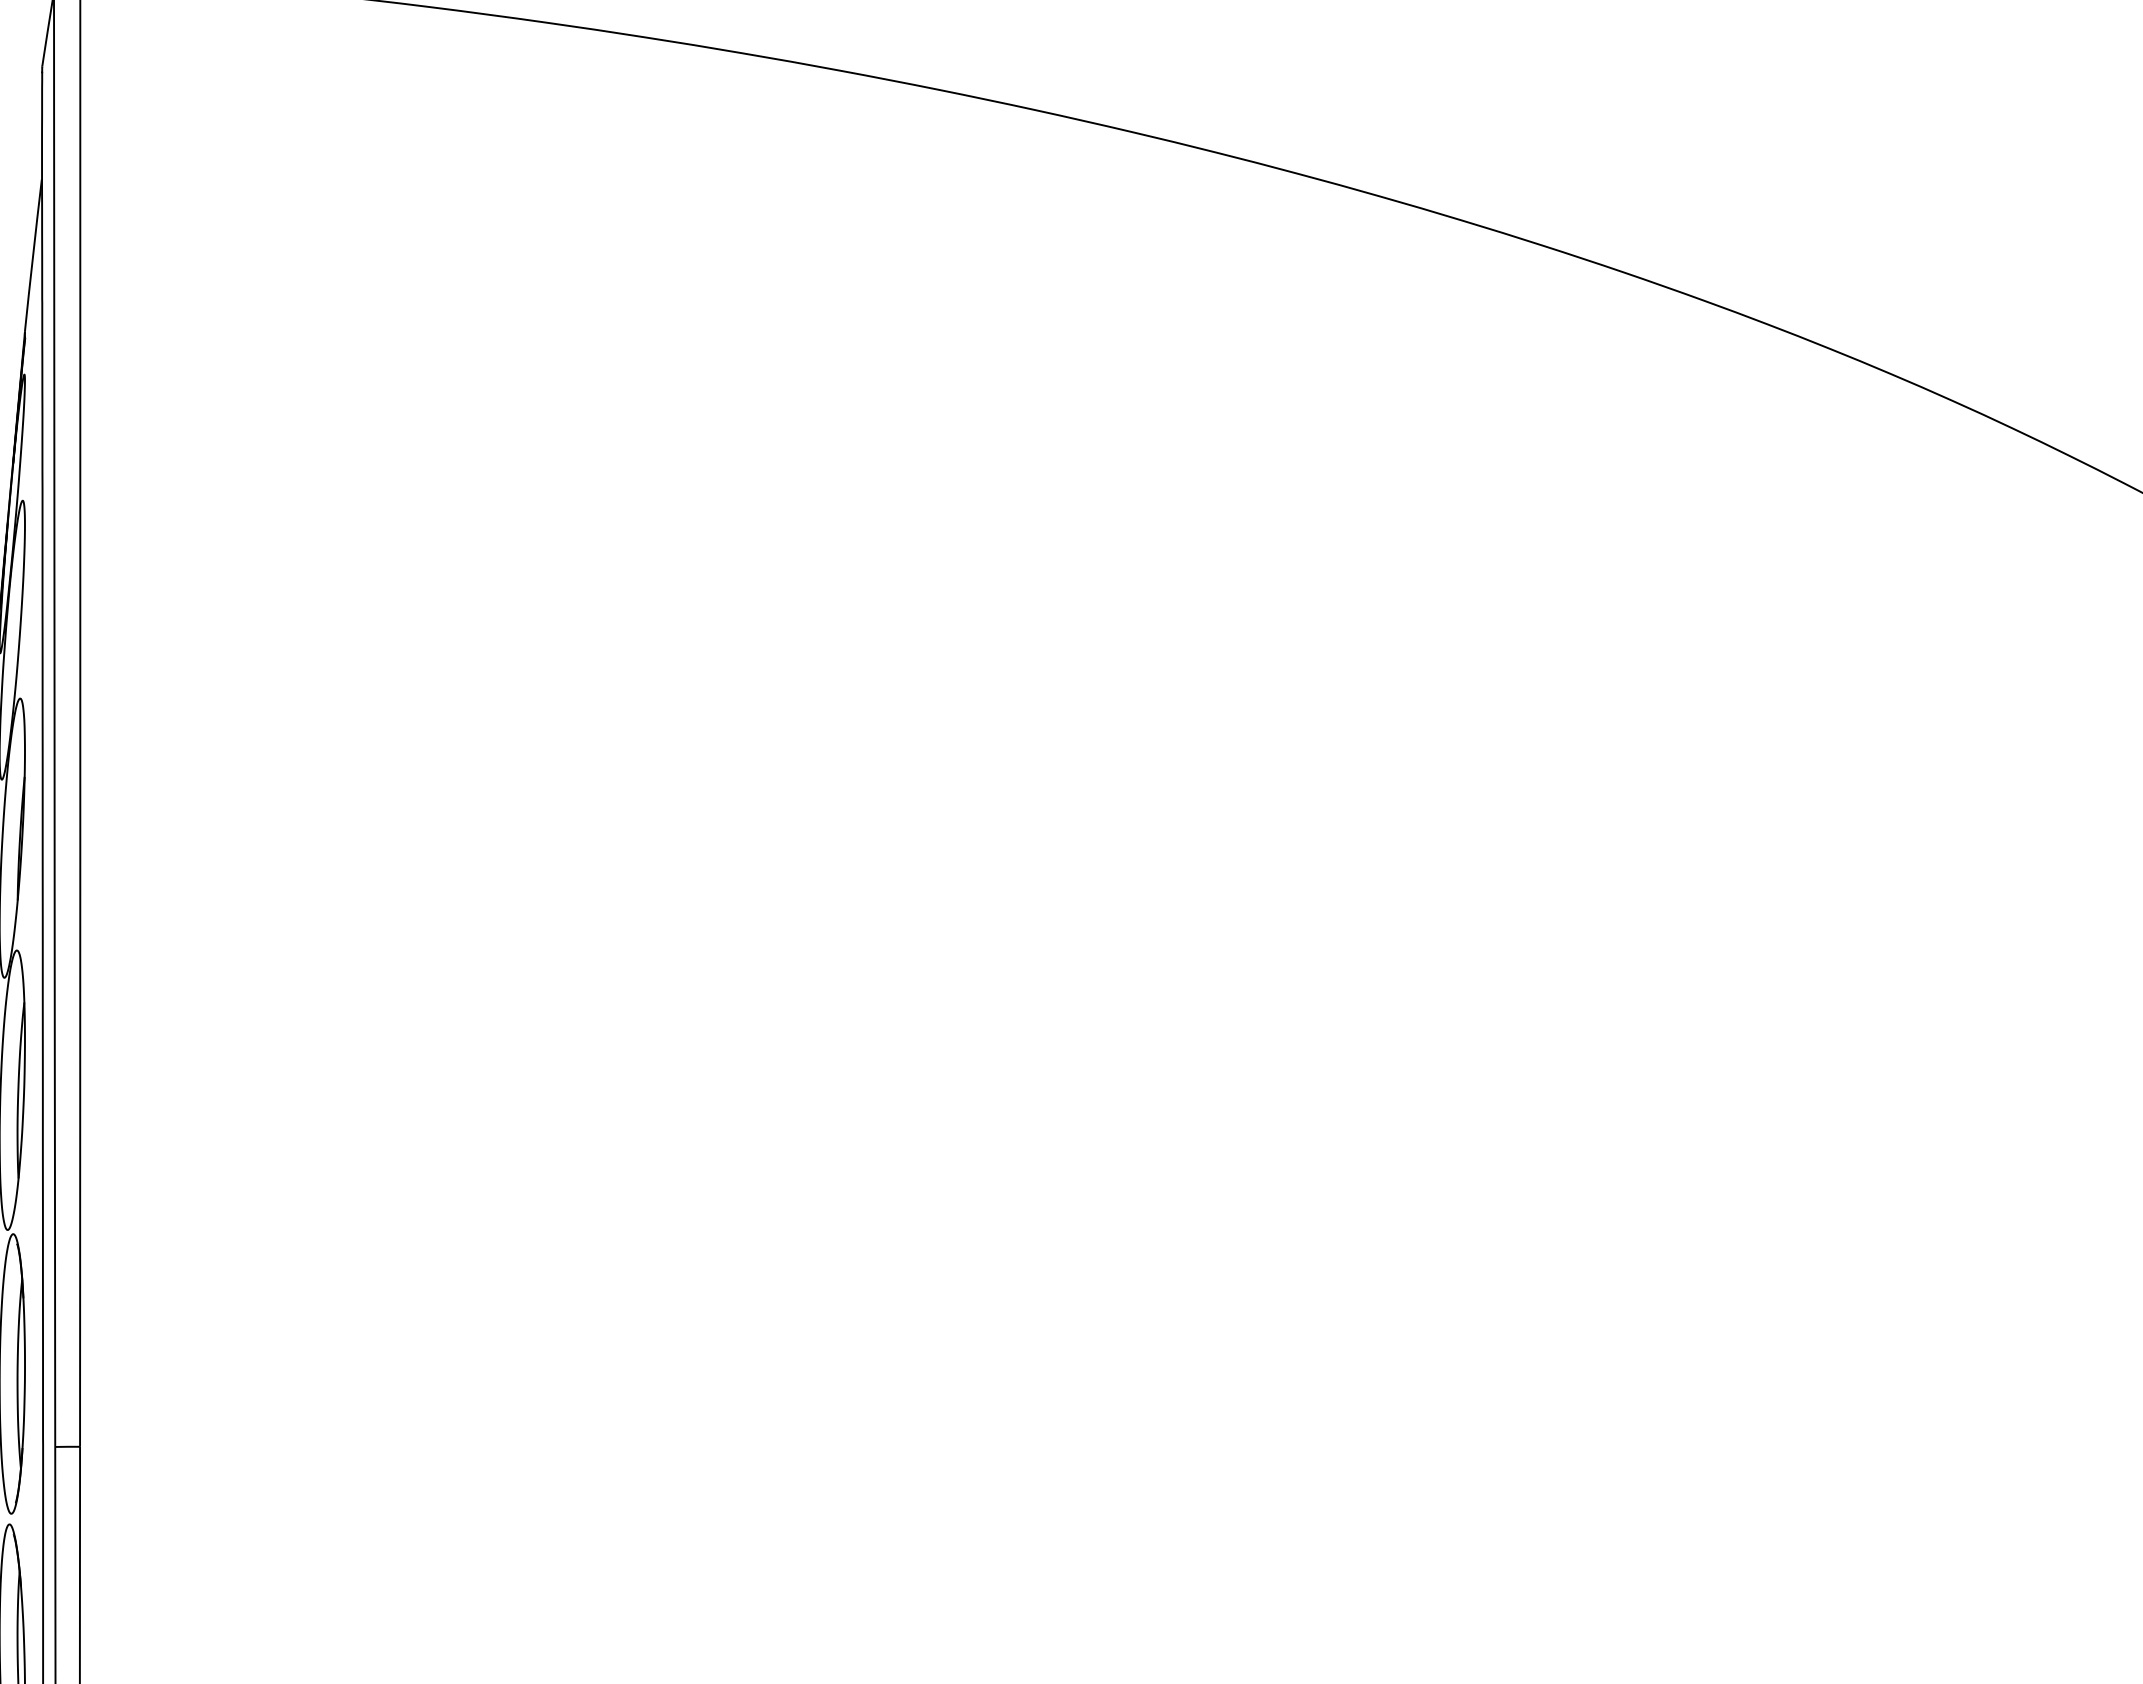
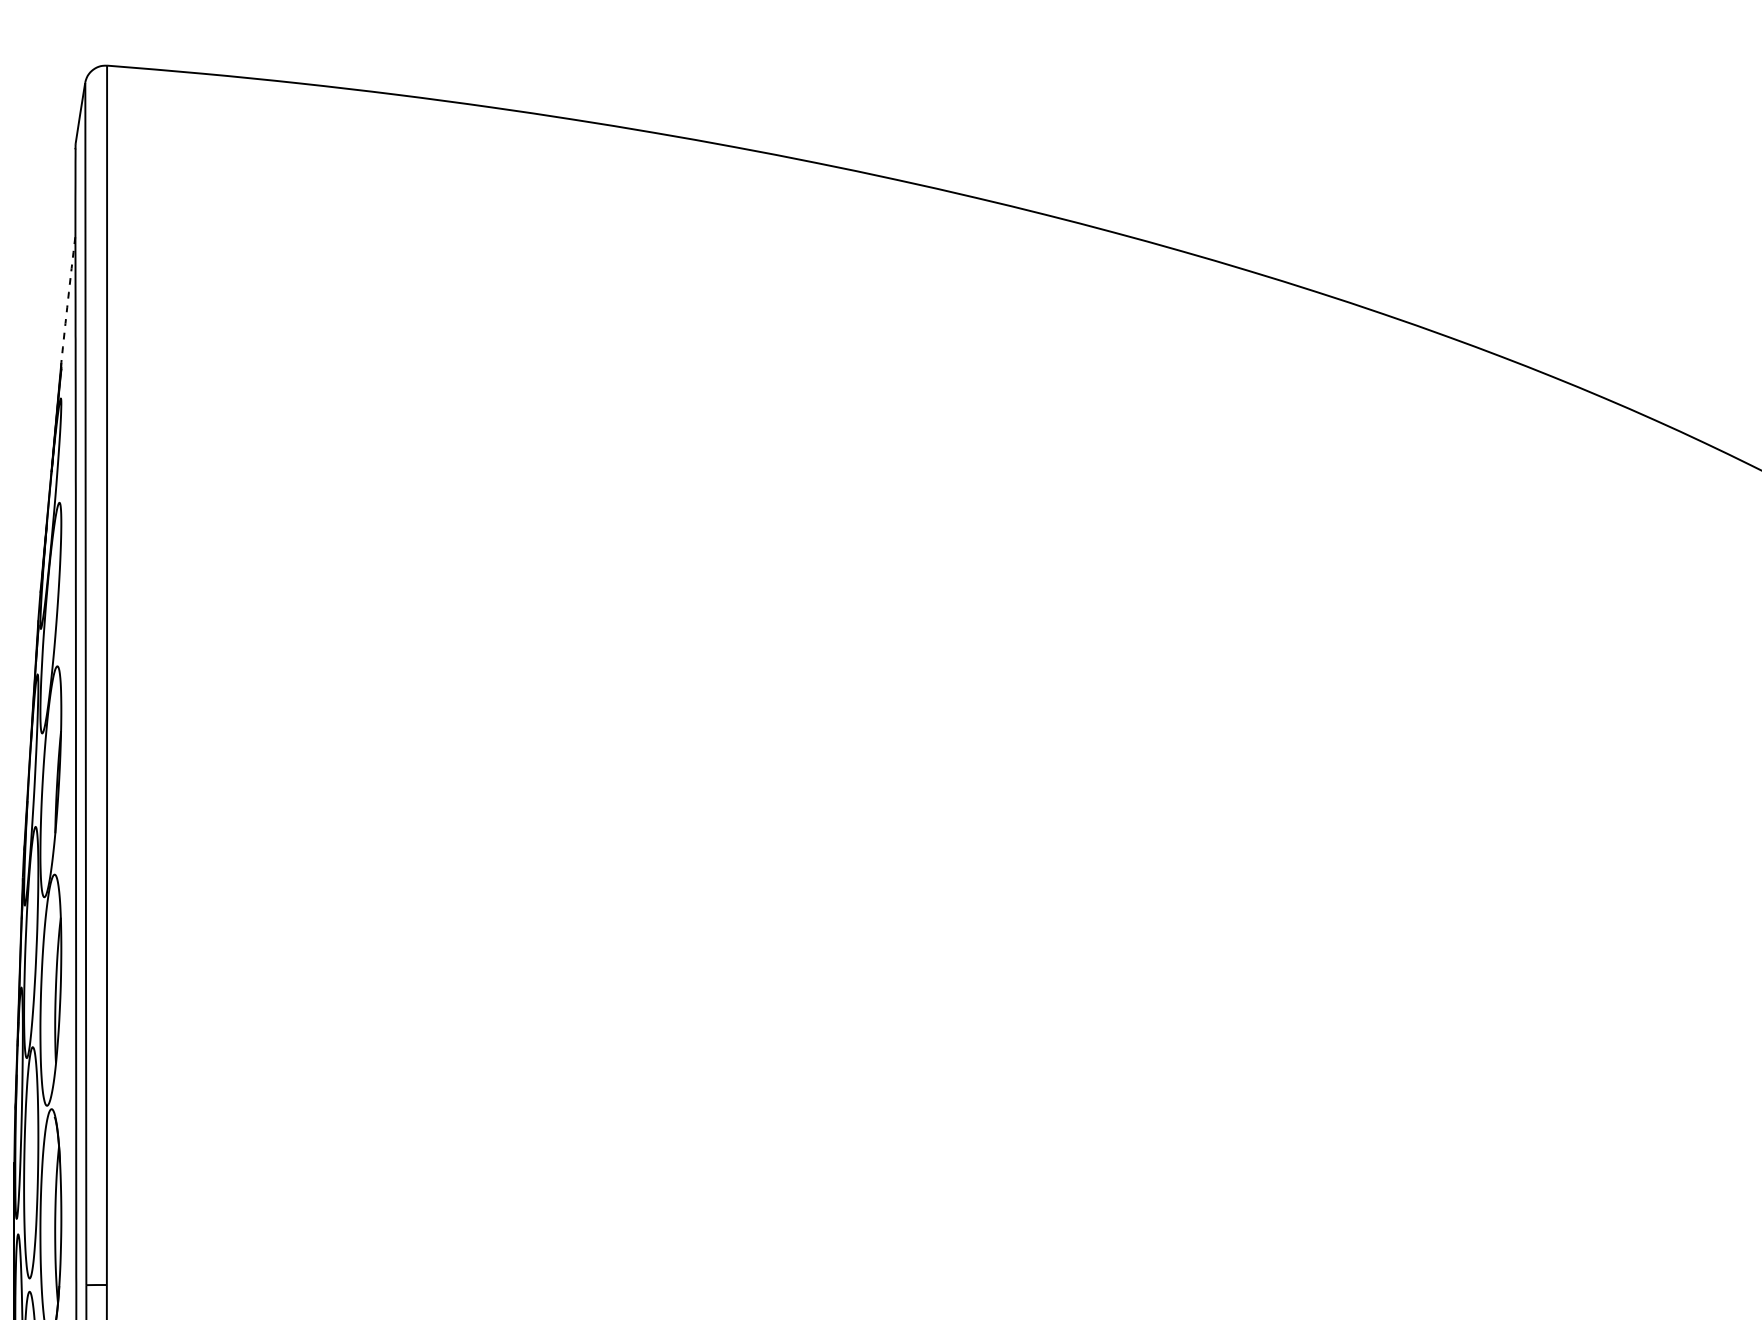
arc: (33, 255) -> (68, 300), solid -> dashed

